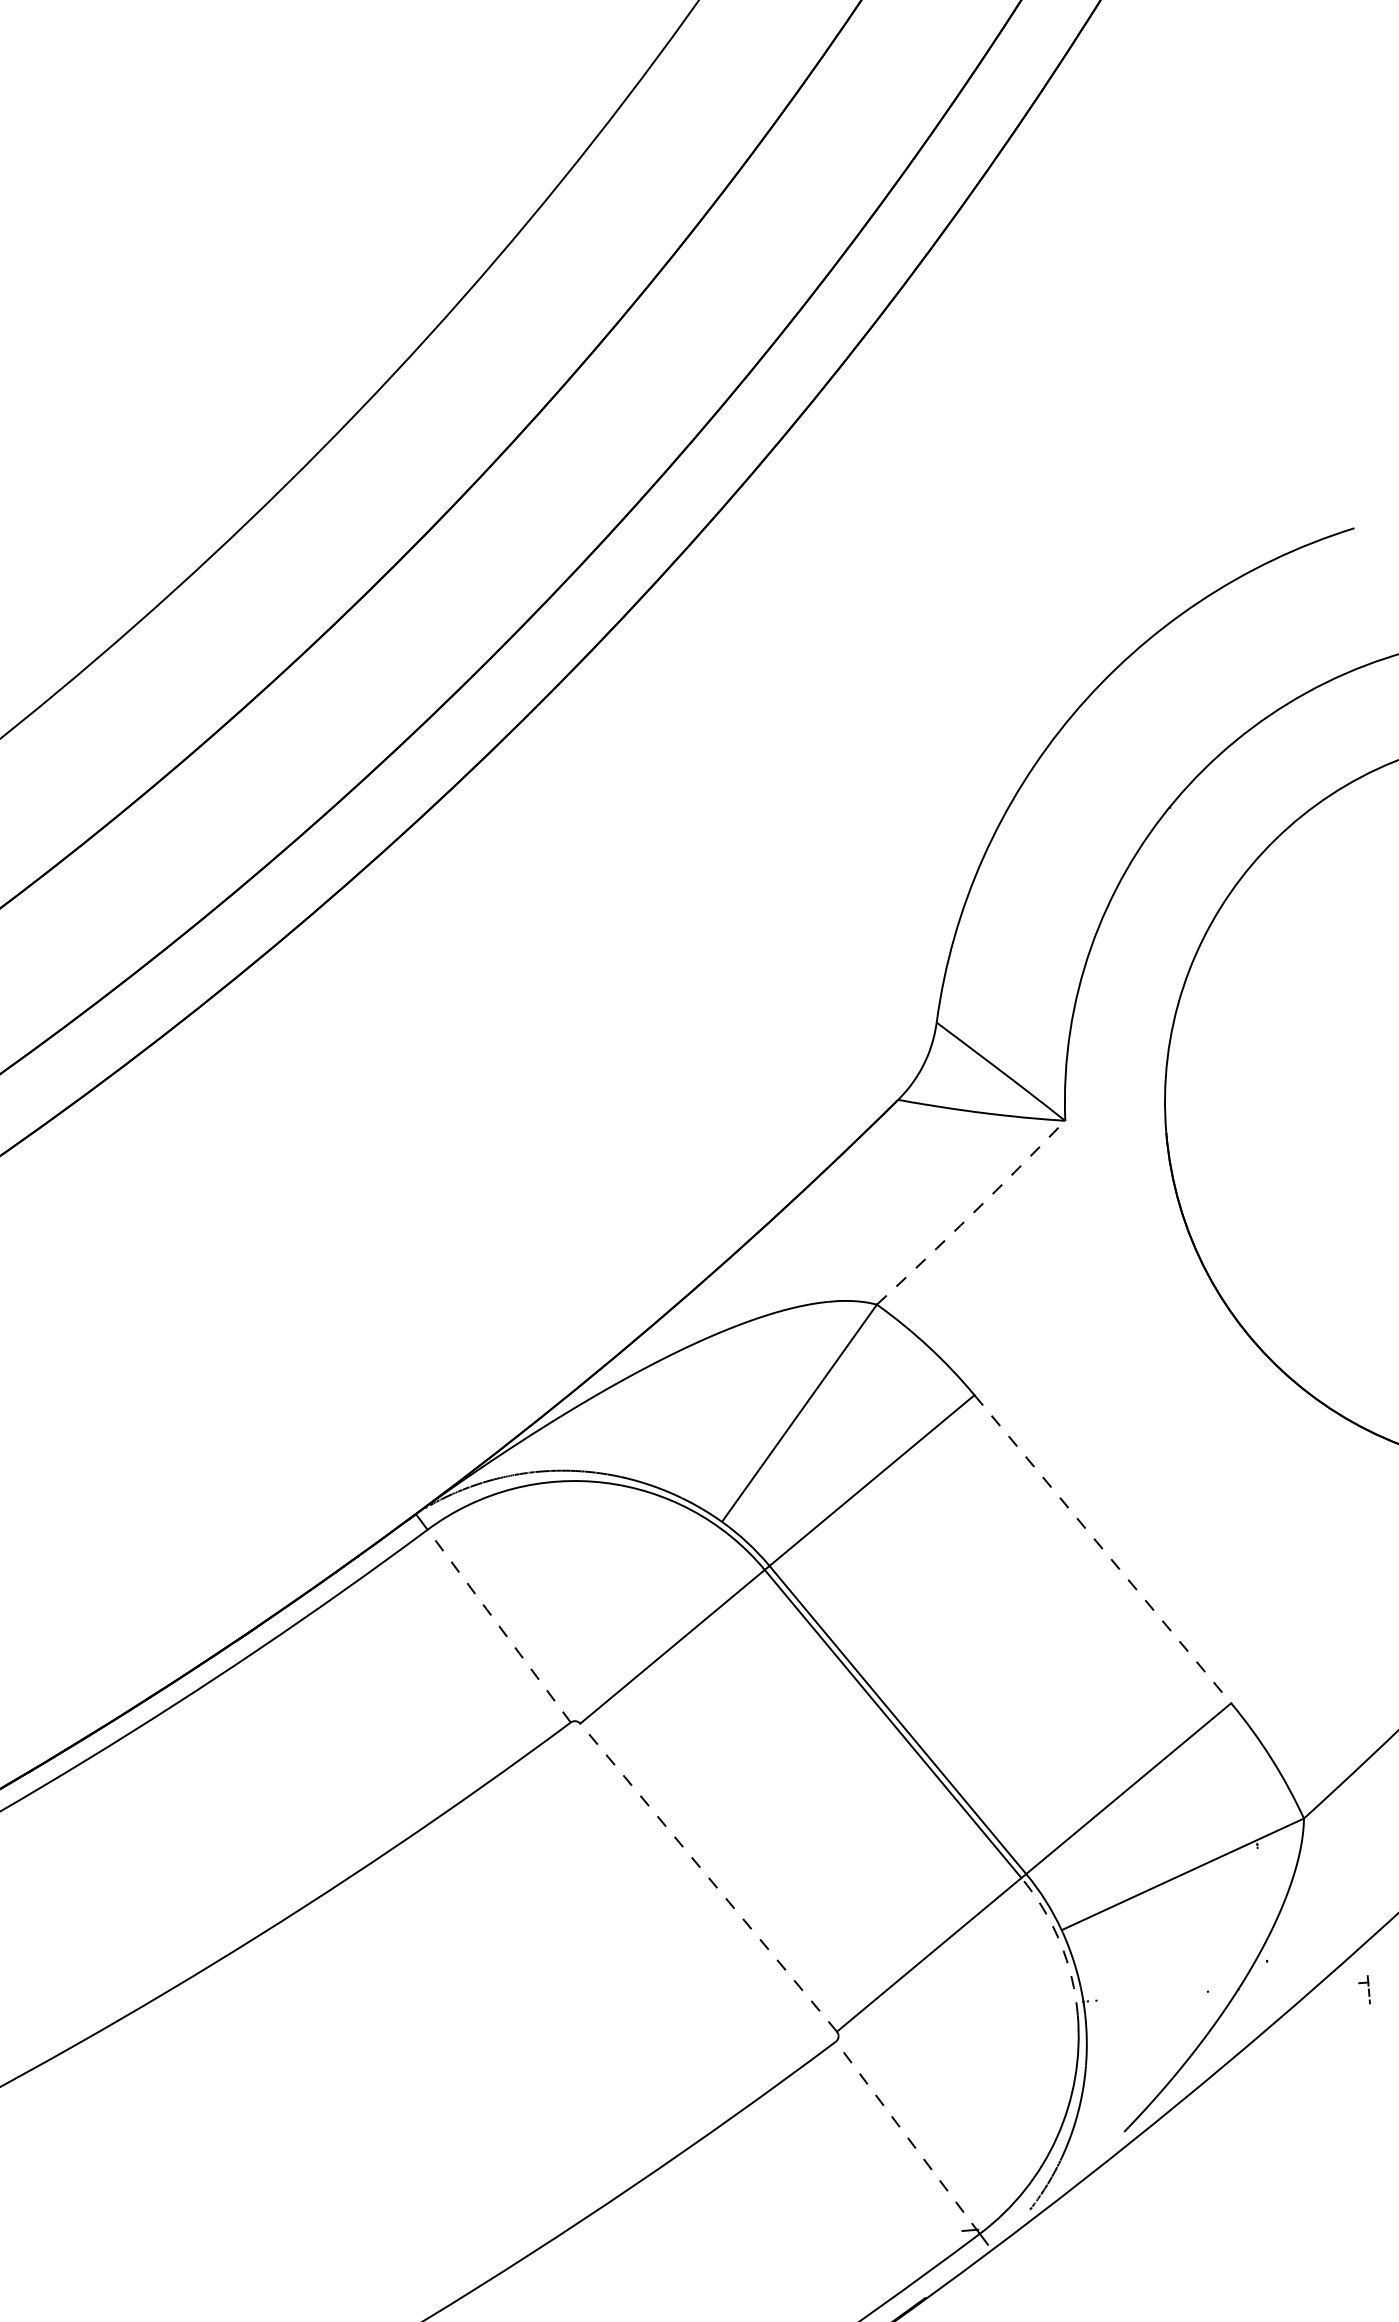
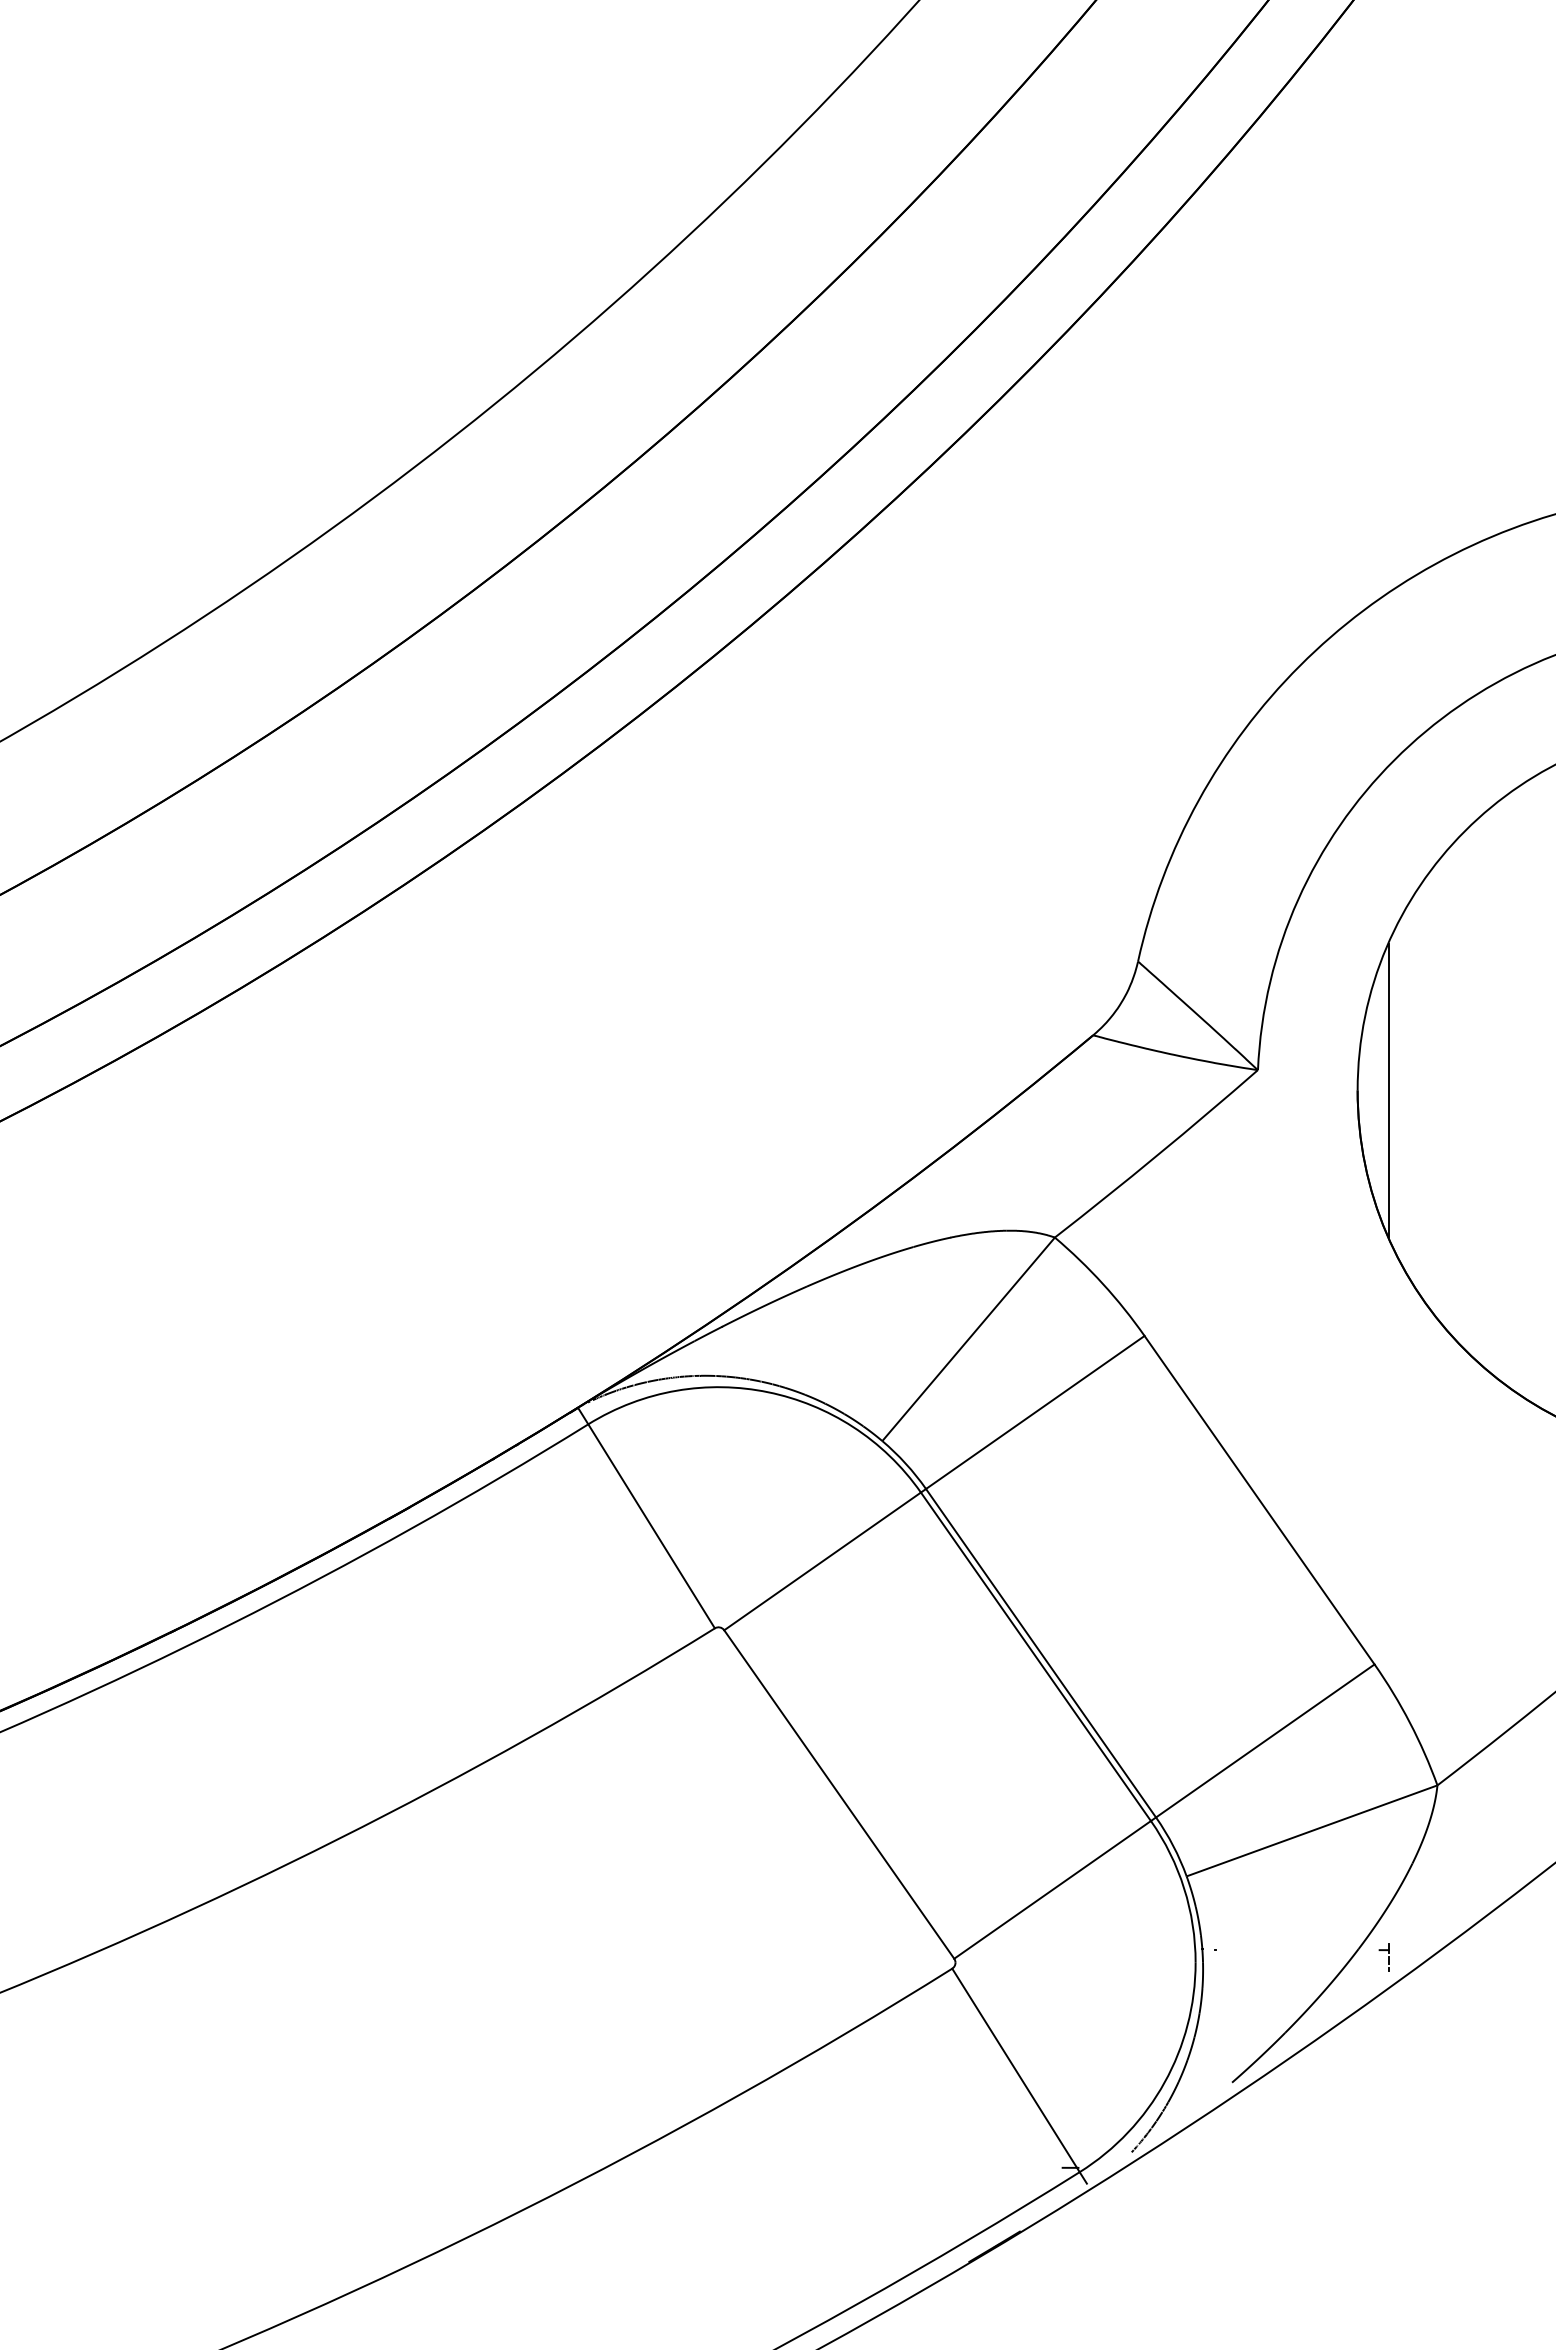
line: (1197, 1130) -> (1388, 1090), added
arc: (972, 1214) -> (1157, 1155), dashed -> solid
line: (1102, 1549) -> (1259, 1500), dashed -> solid
line: (499, 1625) -> (651, 1525), dashed -> solid
line: (707, 1877) -> (838, 1794), dashed -> solid
arc: (1060, 1942) -> (1184, 1888), dashed -> solid
part: (1363, 1990) -> (1383, 1957), moved
line: (907, 2136) -> (1015, 2069), dashed -> solid

